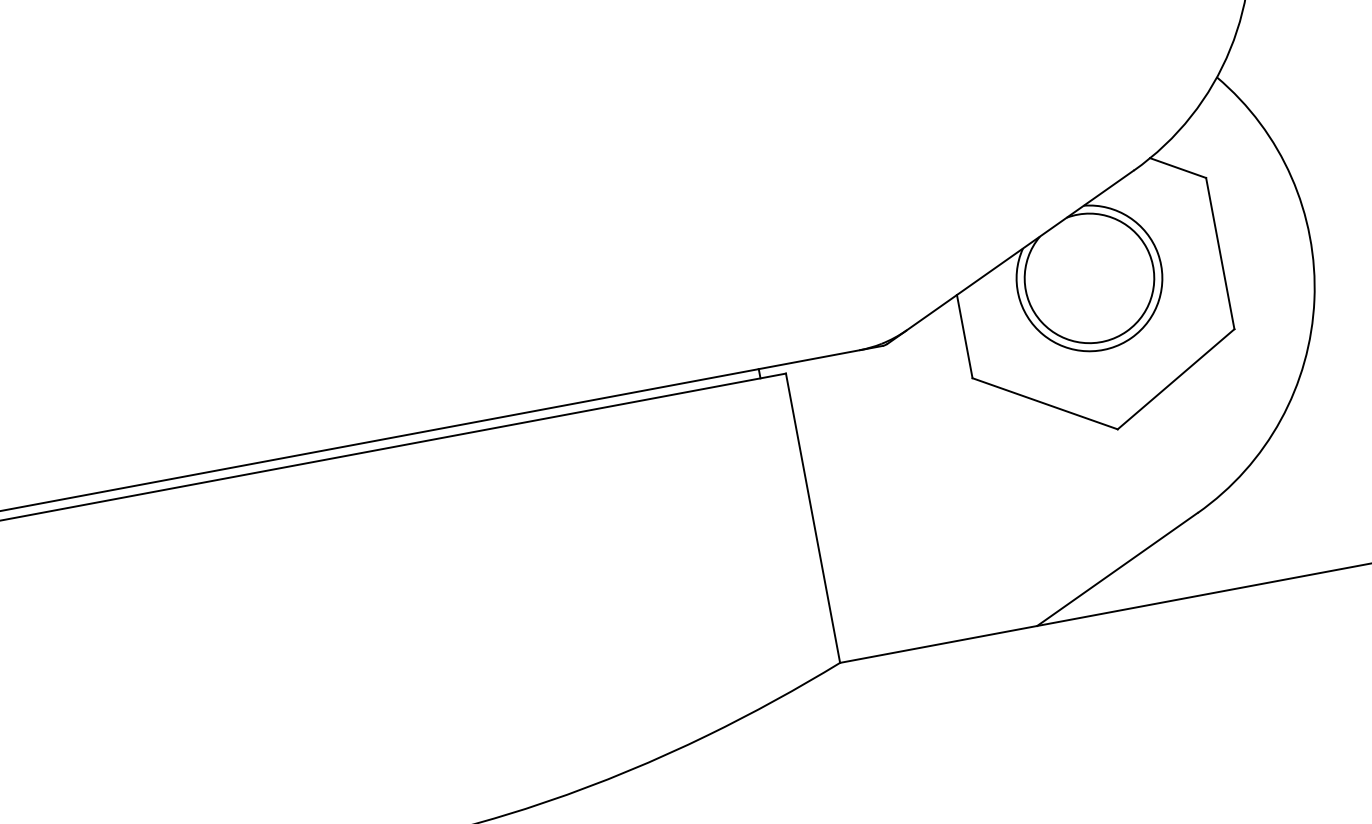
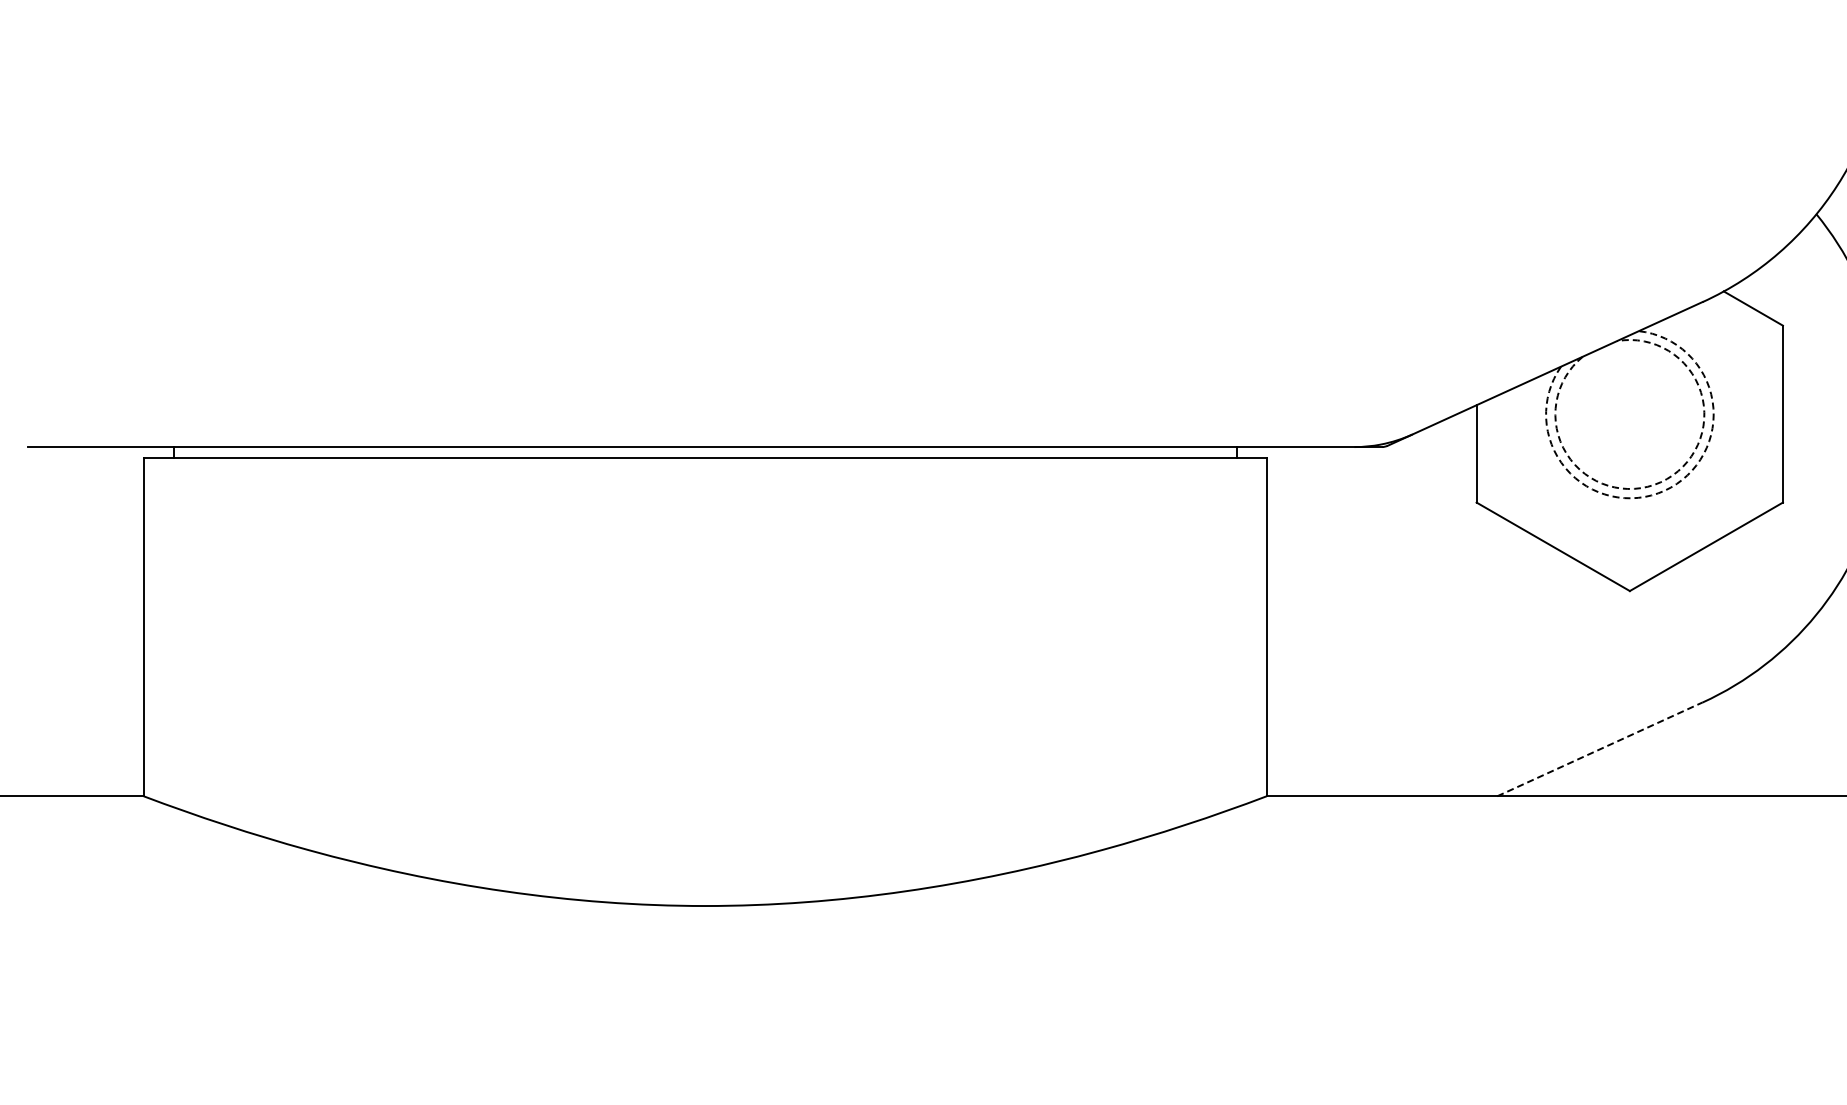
arc: (1126, 331) -> (1660, 482), solid -> dashed
arc: (1131, 337) -> (1664, 490), solid -> dashed
line: (1117, 569) -> (1599, 749), solid -> dashed

